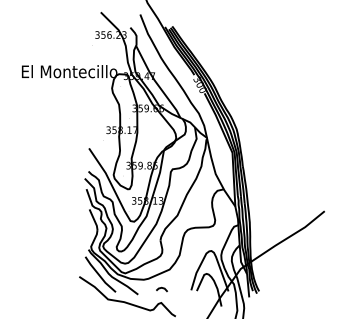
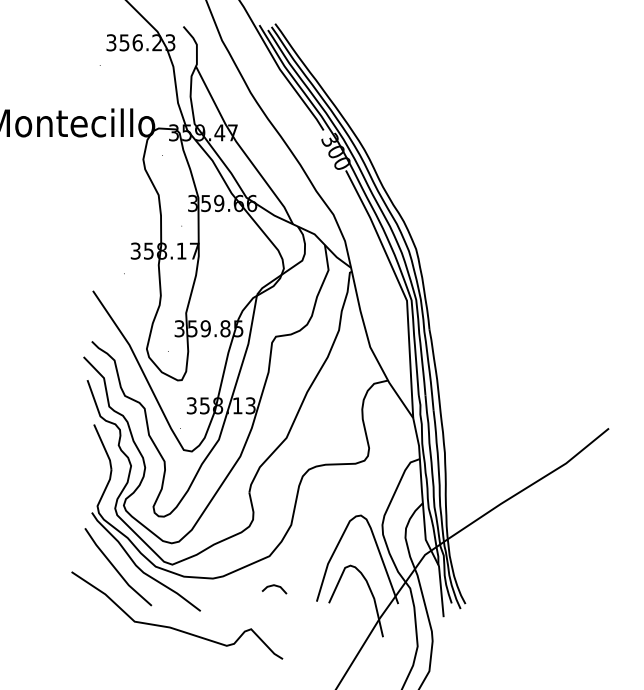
line: (161, 288) -> (273, 586), moved

